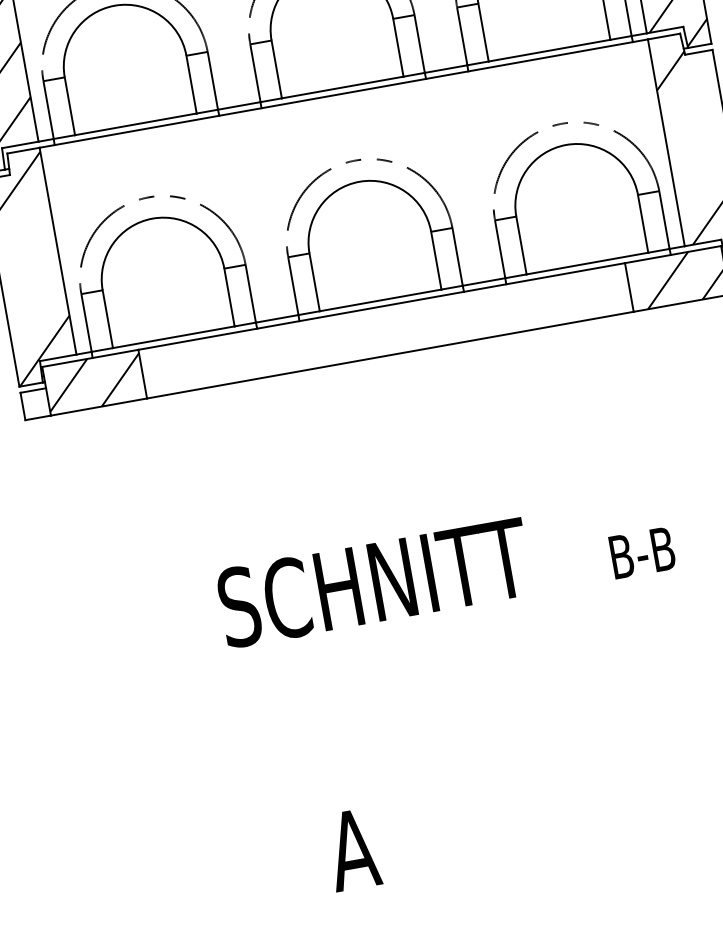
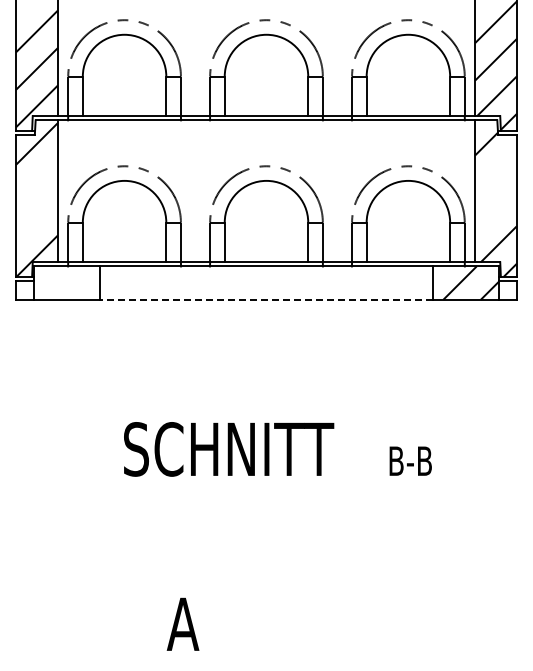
line: (390, 354) -> (266, 299), solid -> dashed
hatch: (94, 381) -> (66, 282), removed

